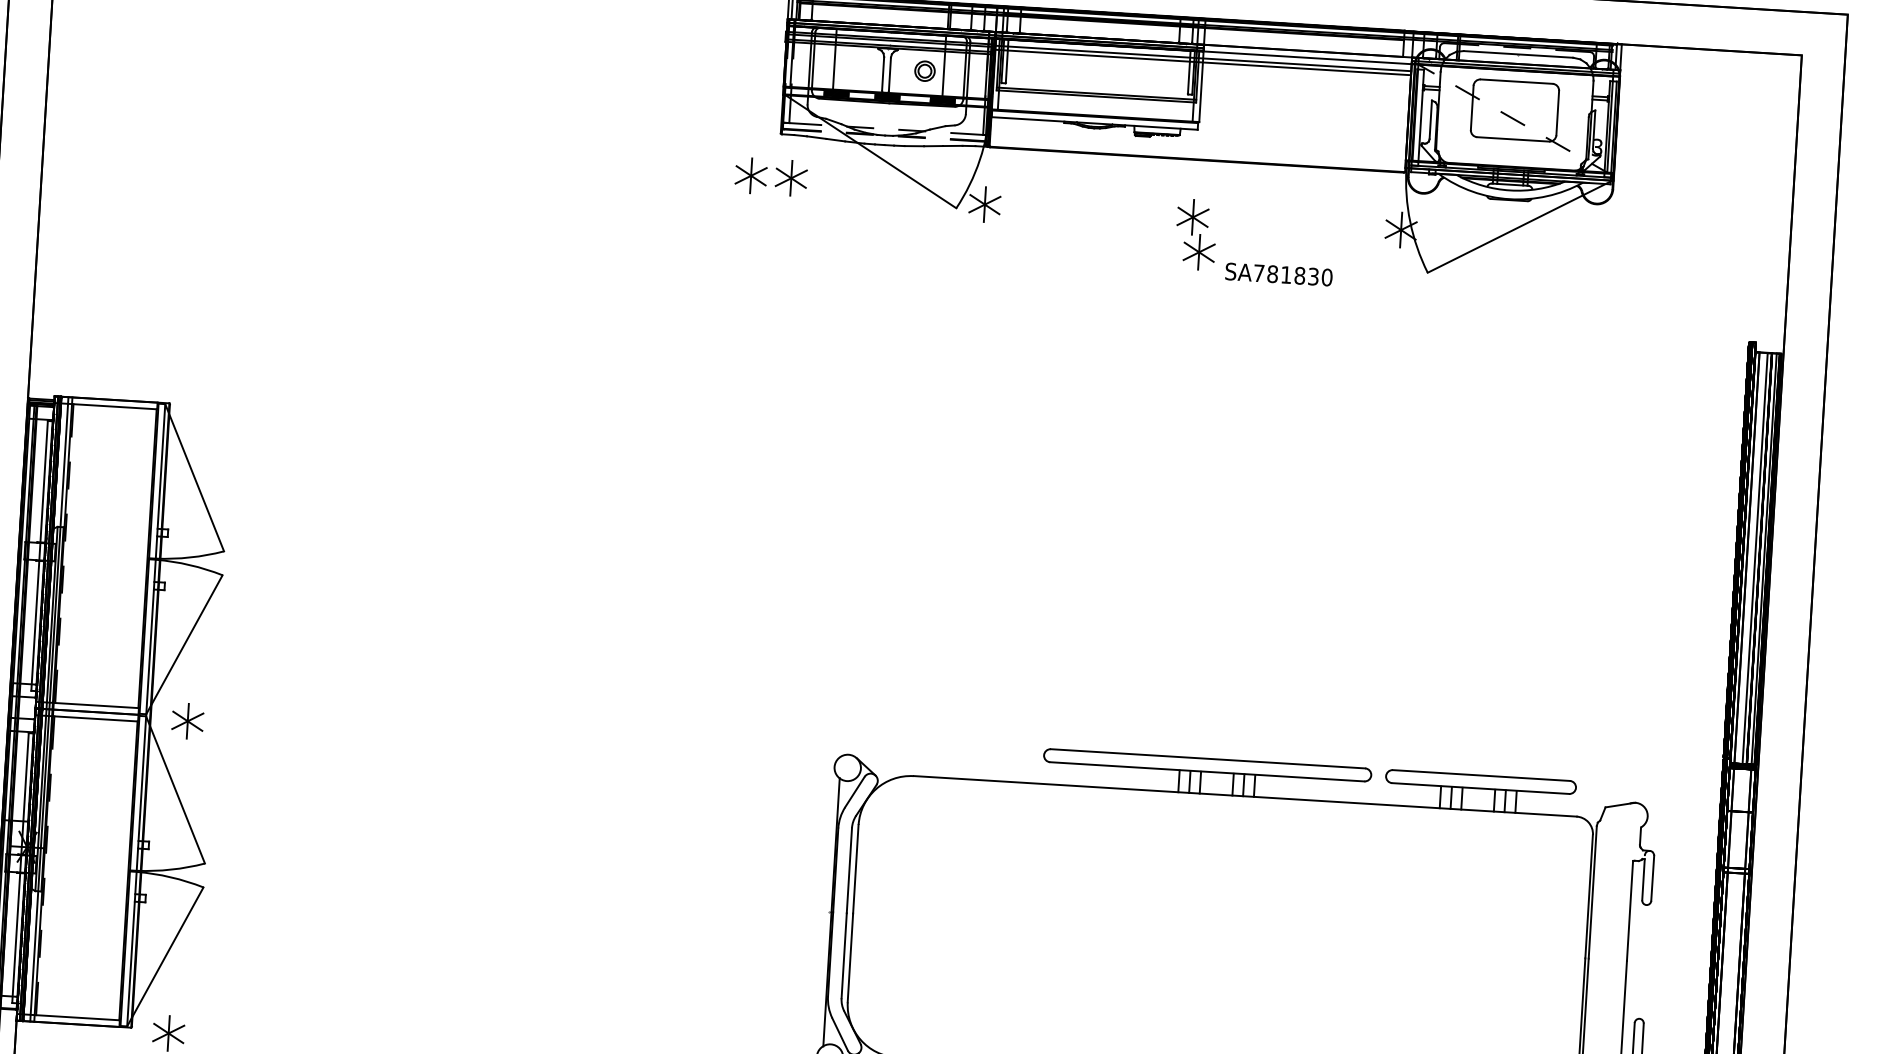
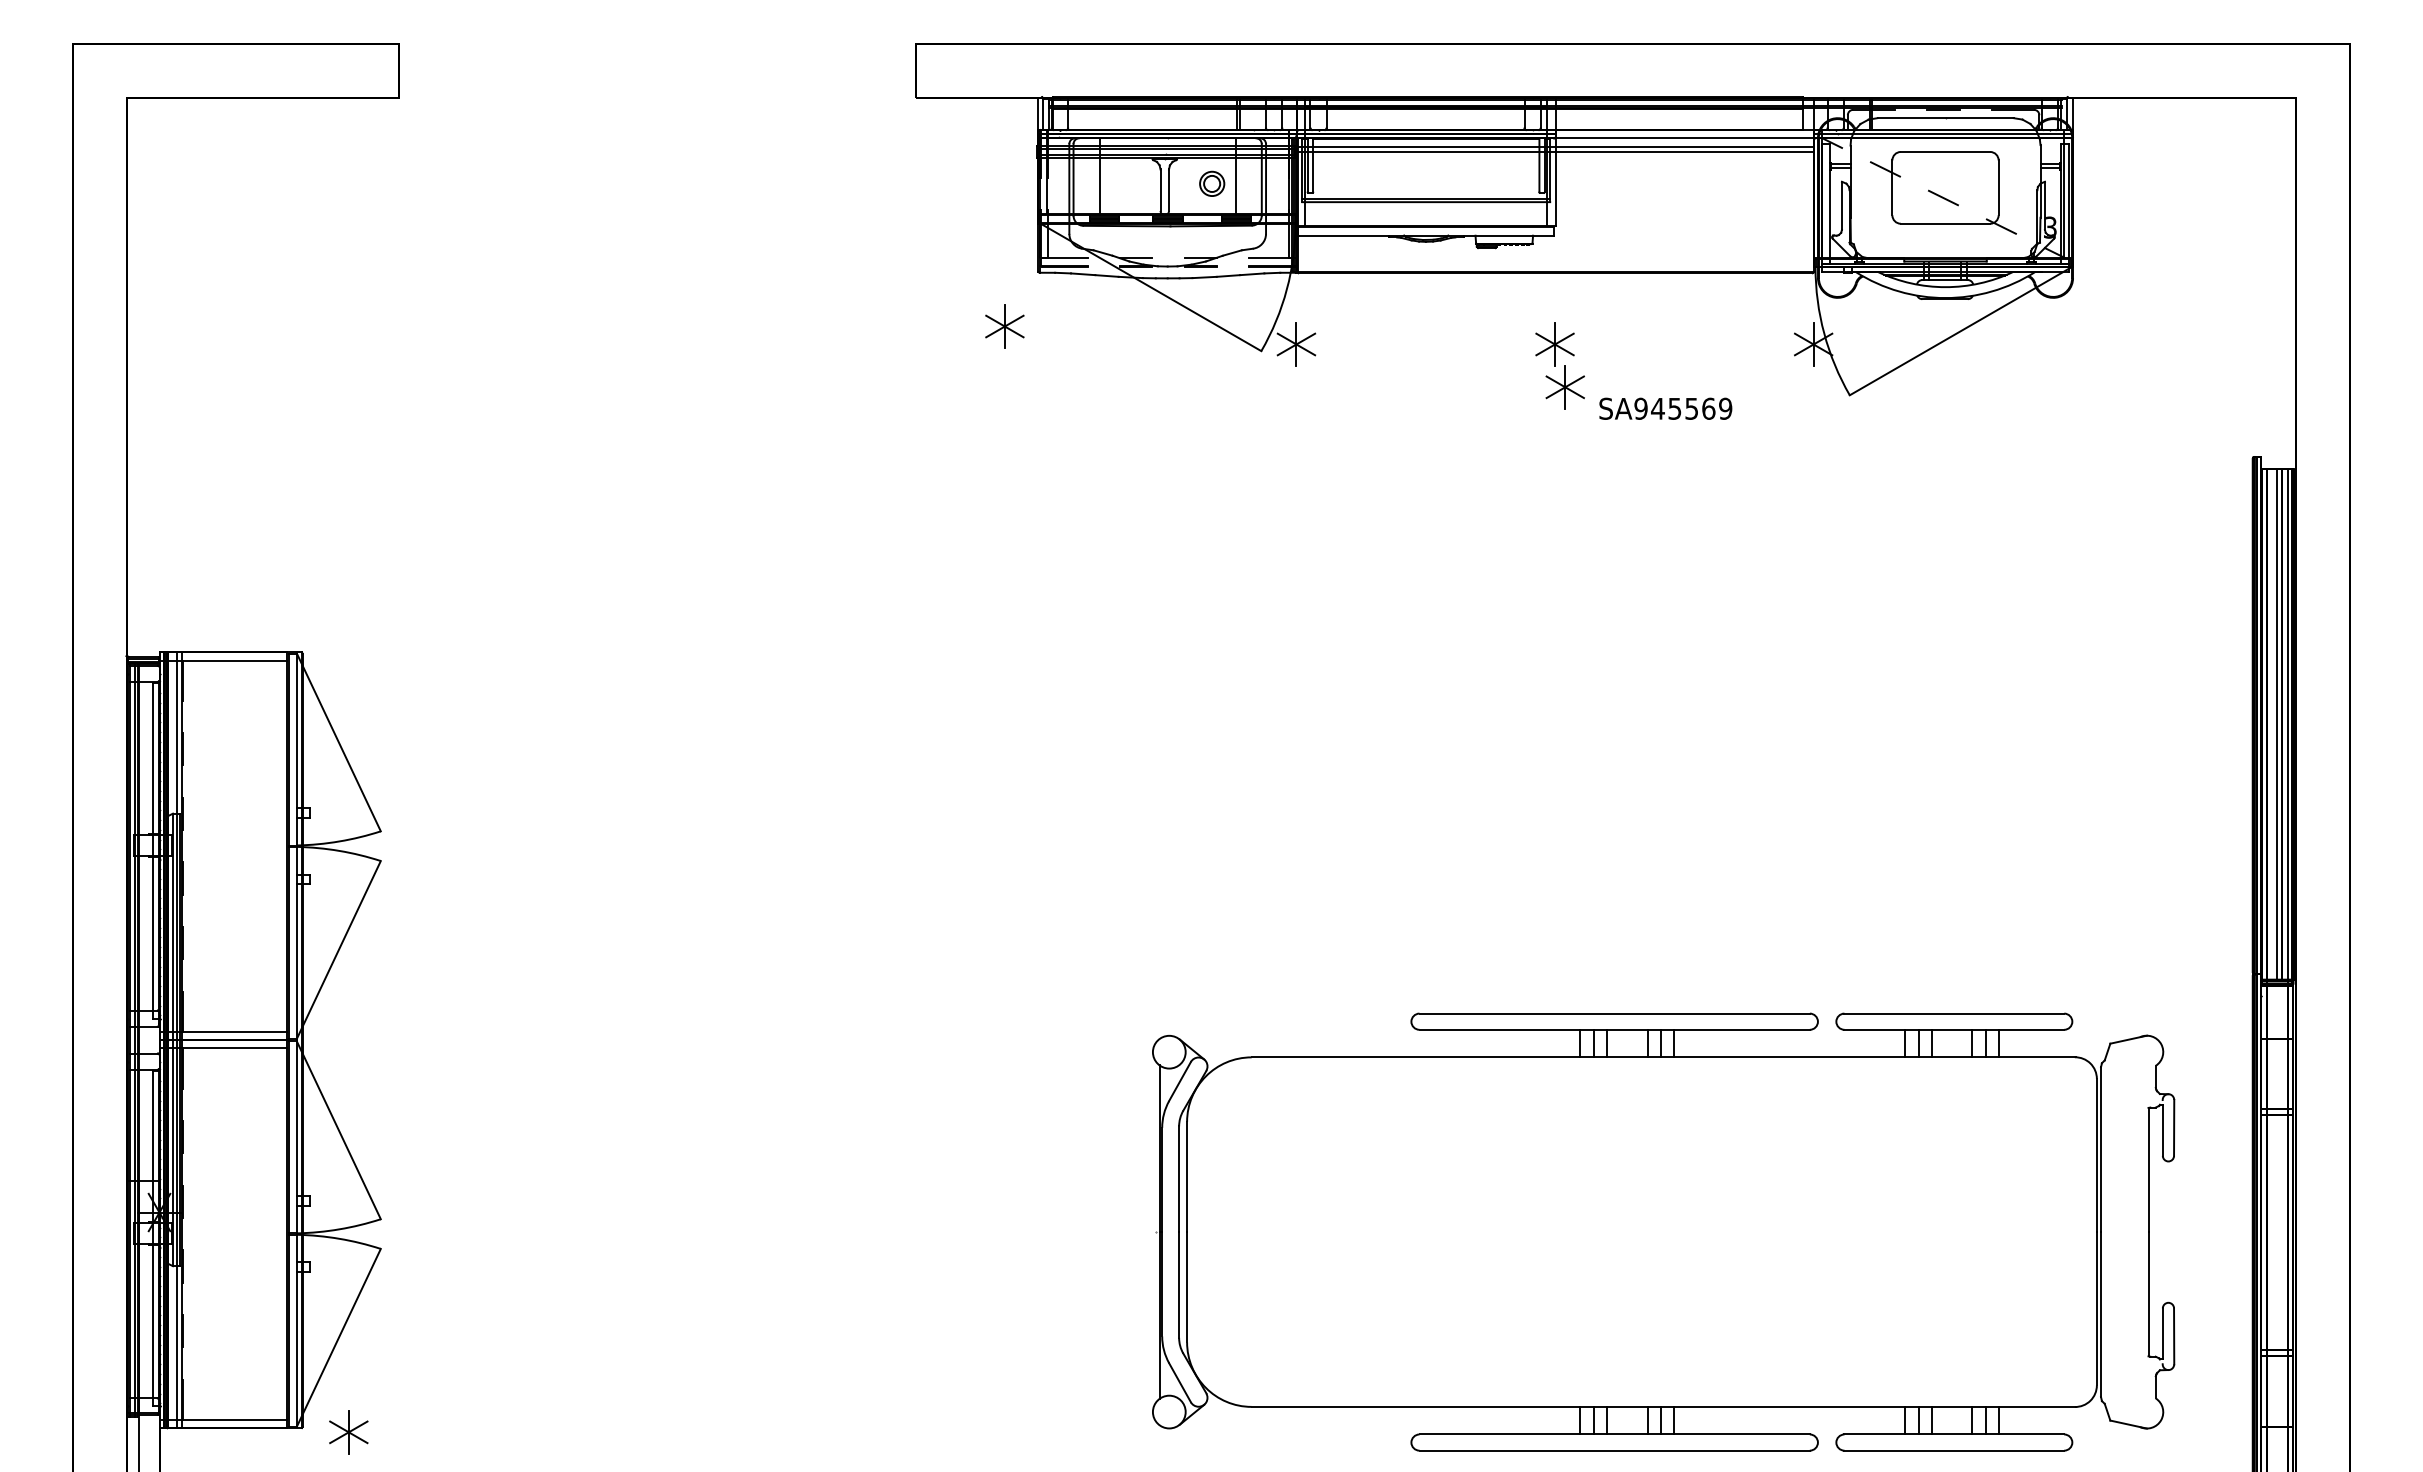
part: (791, 178) -> (1054, 326), removed
text: (1293, 275) -> (1683, 408), SA781830 -> SA945569
part: (187, 721) -> (348, 1044), removed

